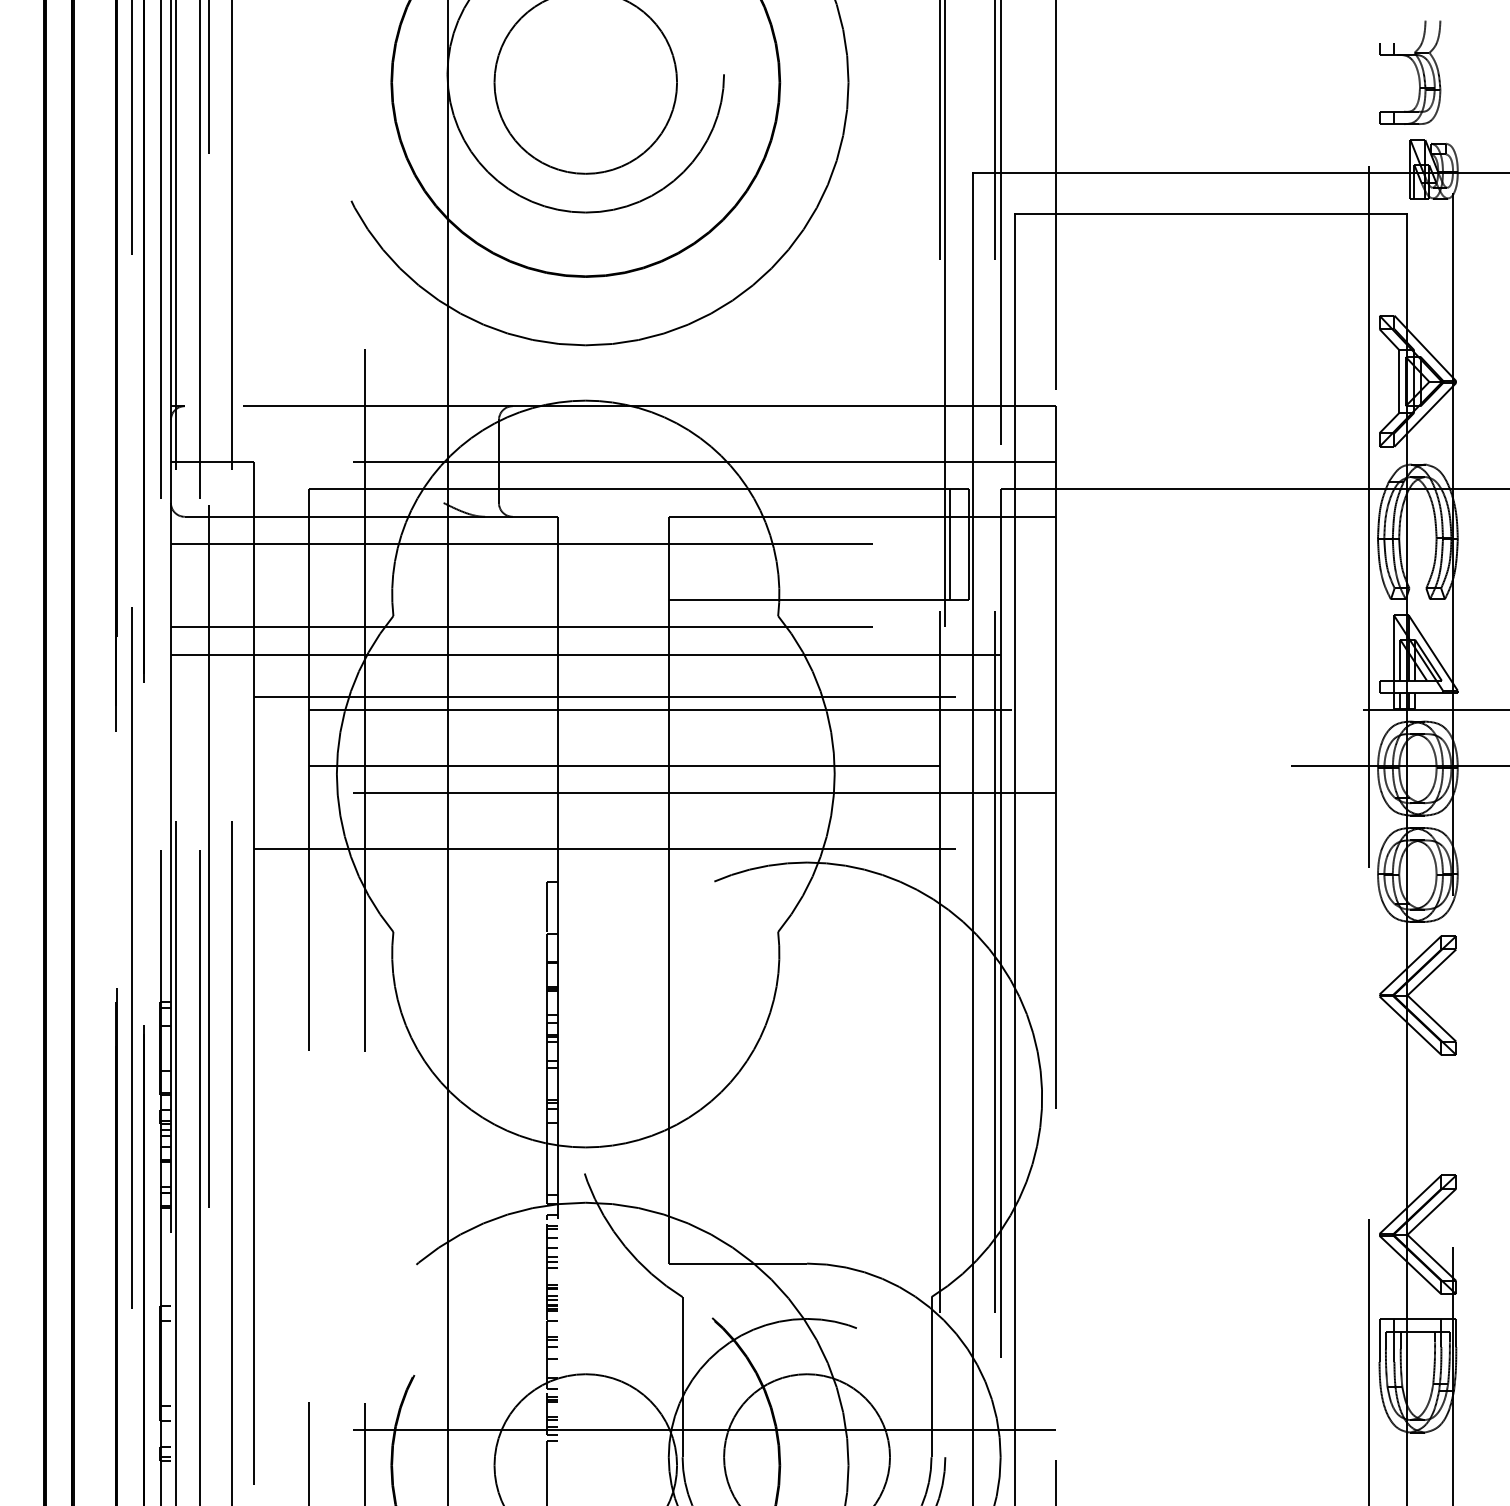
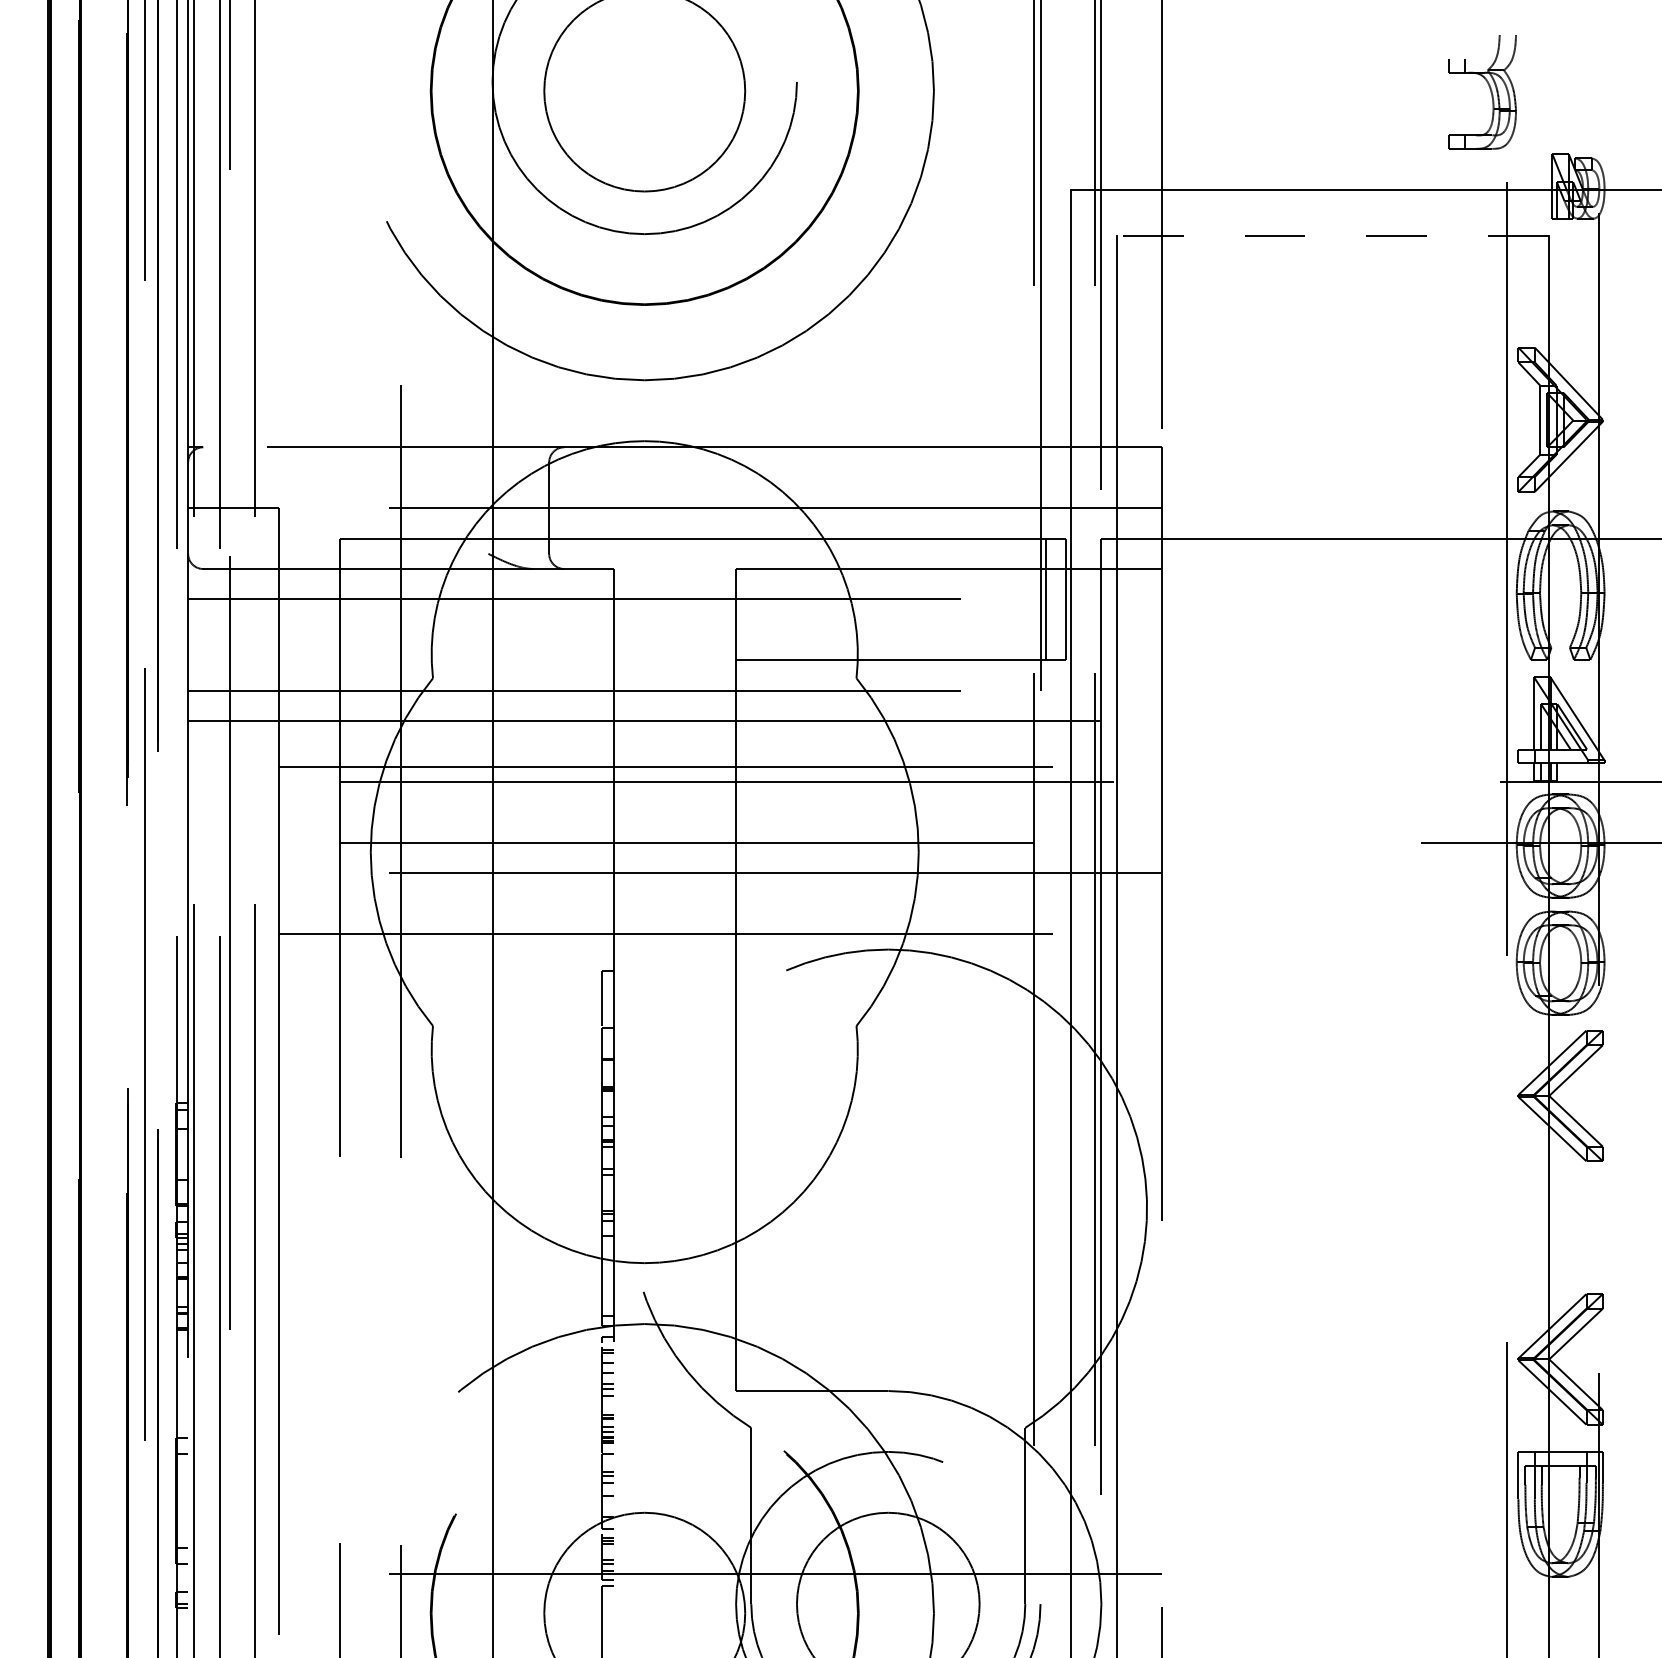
part: (1416, 71) -> (1489, 90), moved
line: (1210, 214) -> (1332, 236), solid -> dashed

